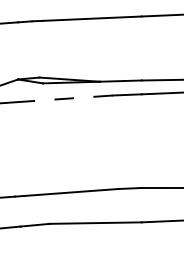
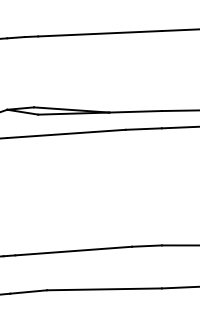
line: (65, 98) -> (66, 133), dashed -> solid

